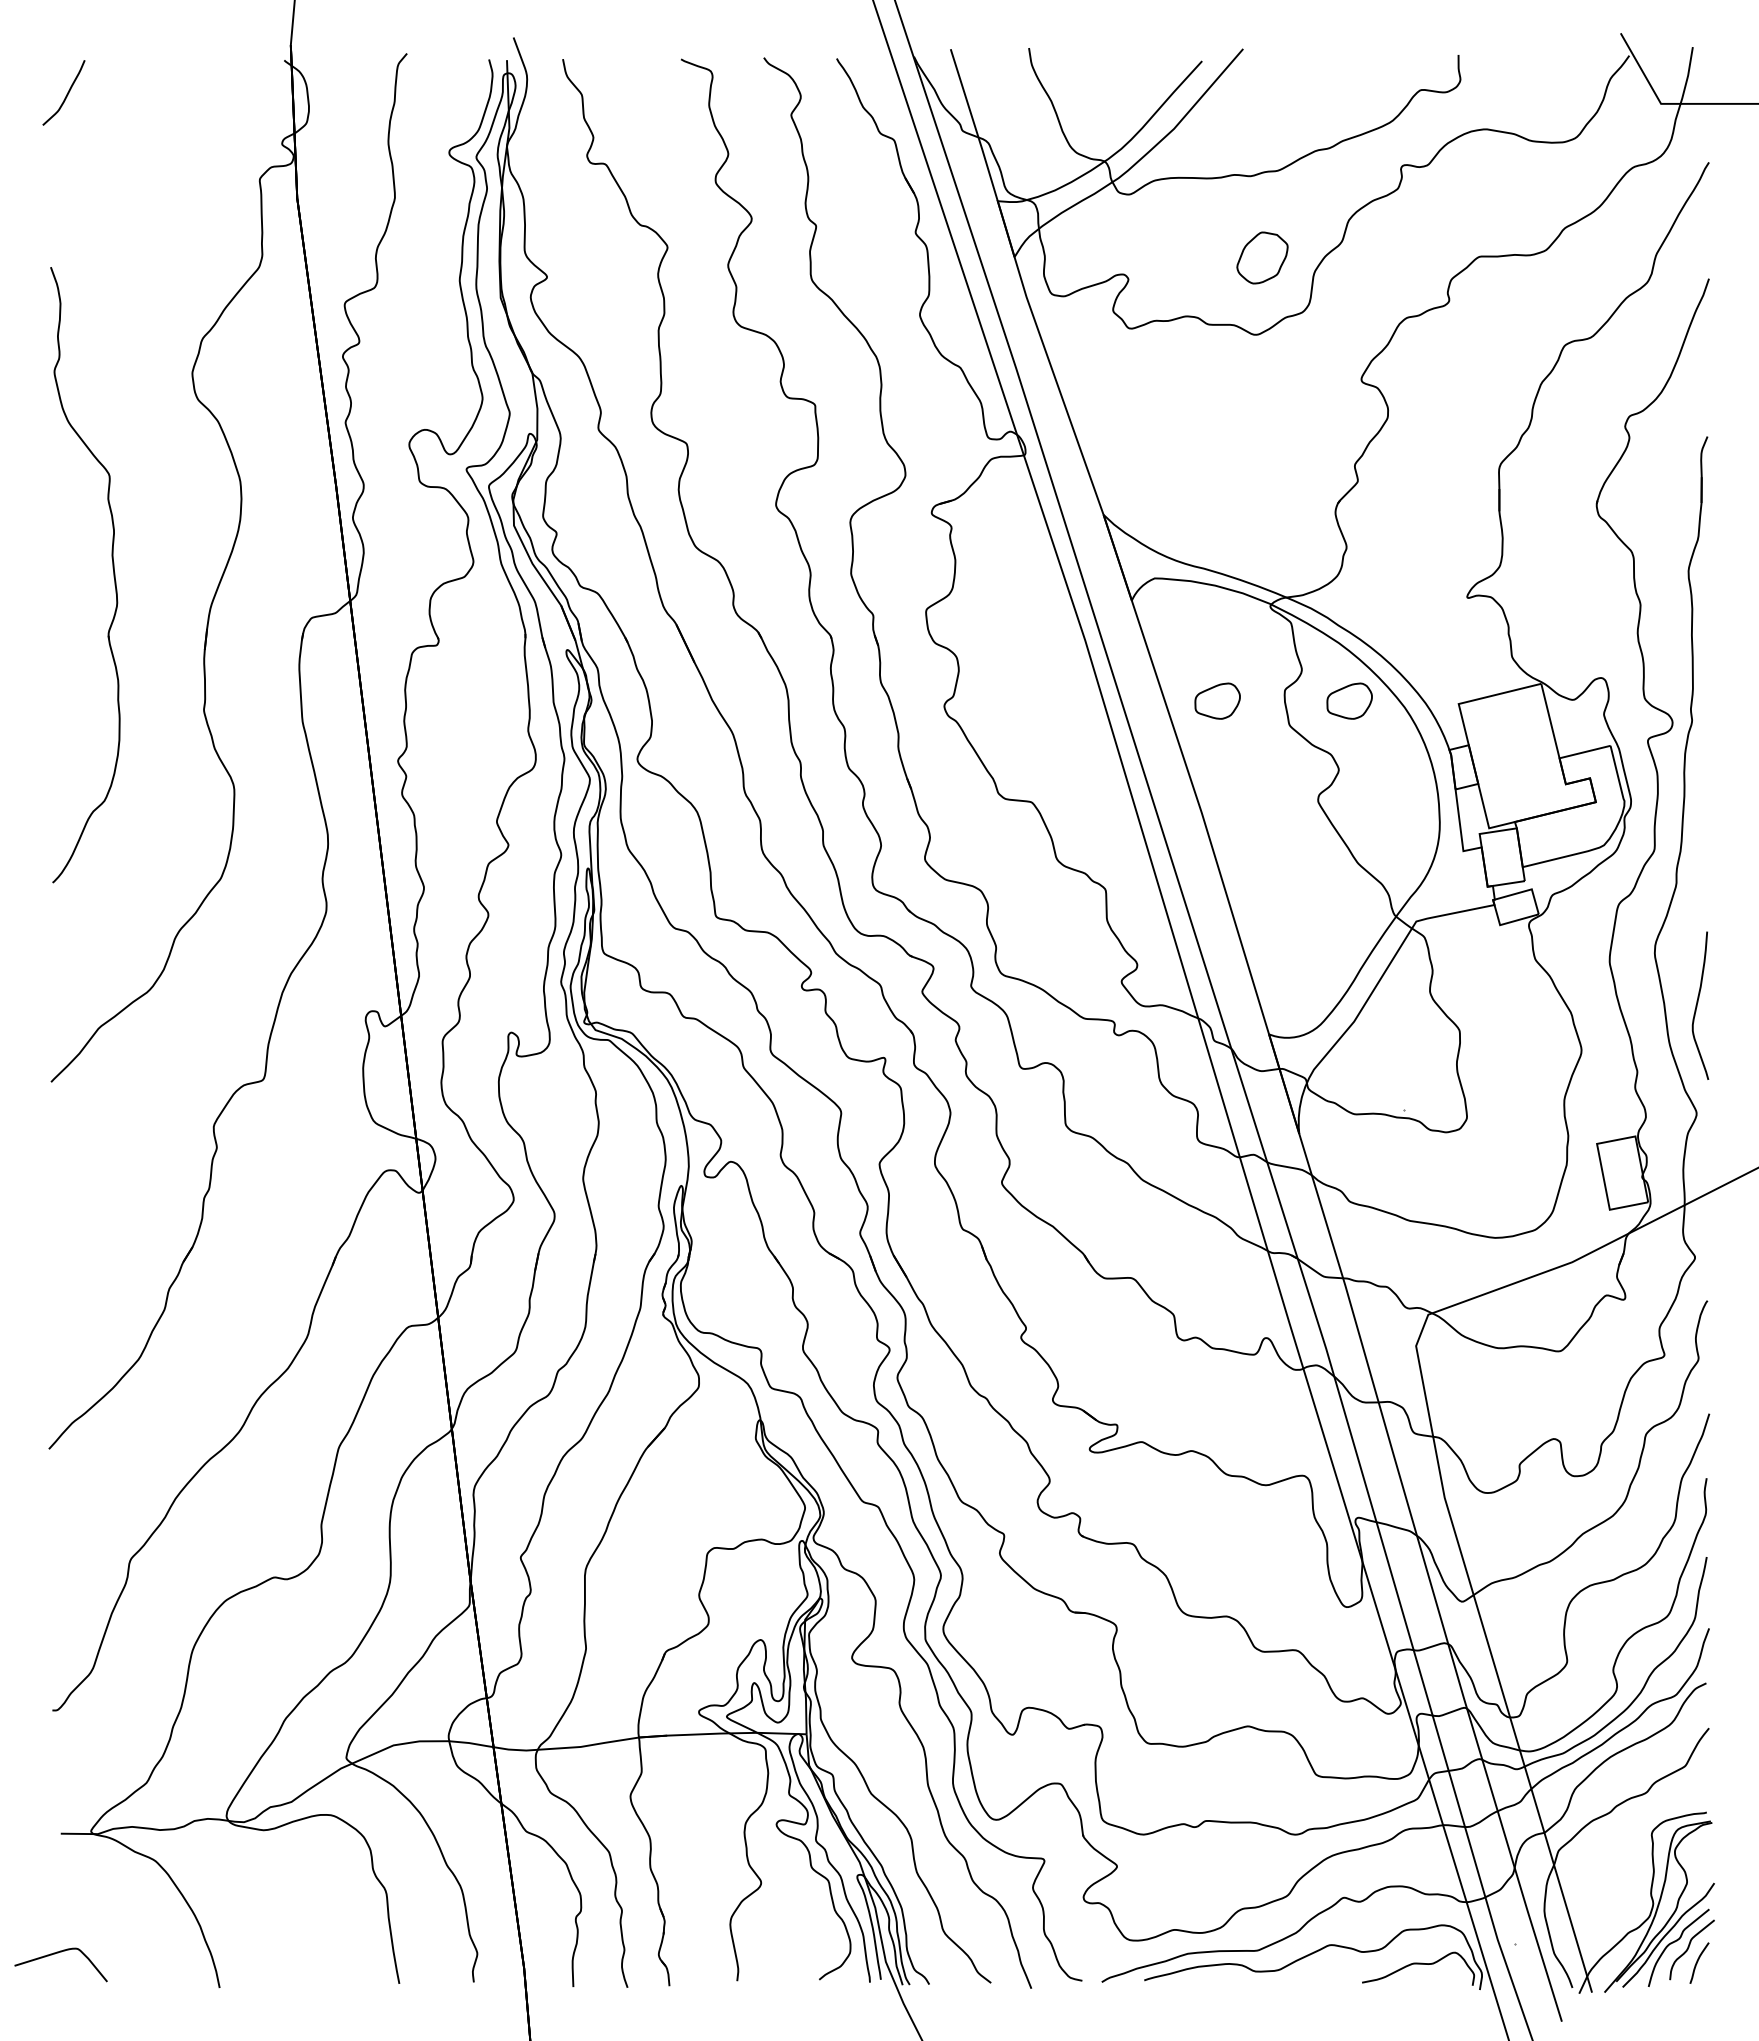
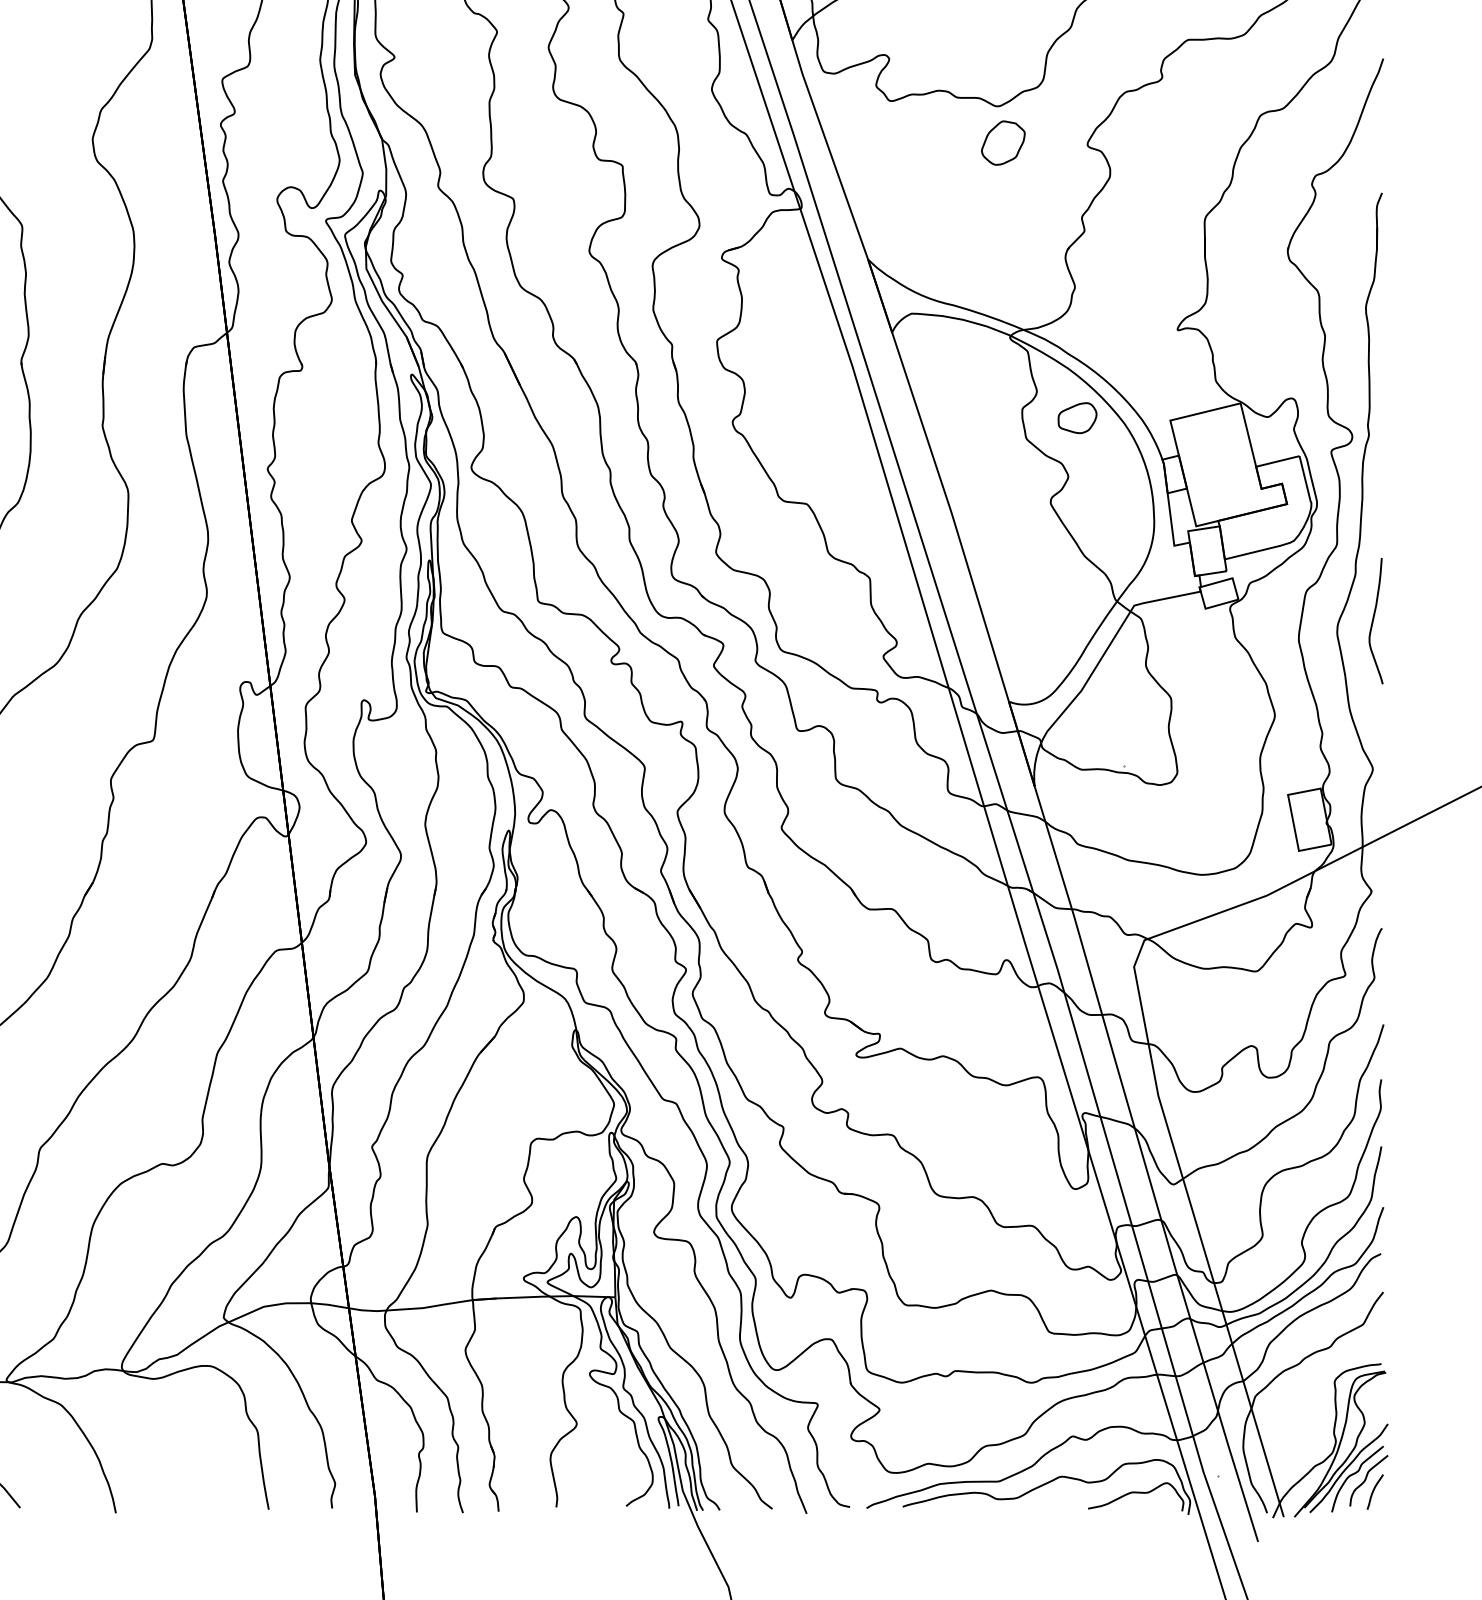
part: (1262, 257) -> (1003, 142), moved
part: (1217, 700) -> (965, 417), removed
curve: (1697, 1005) -> (1373, 620), moved

